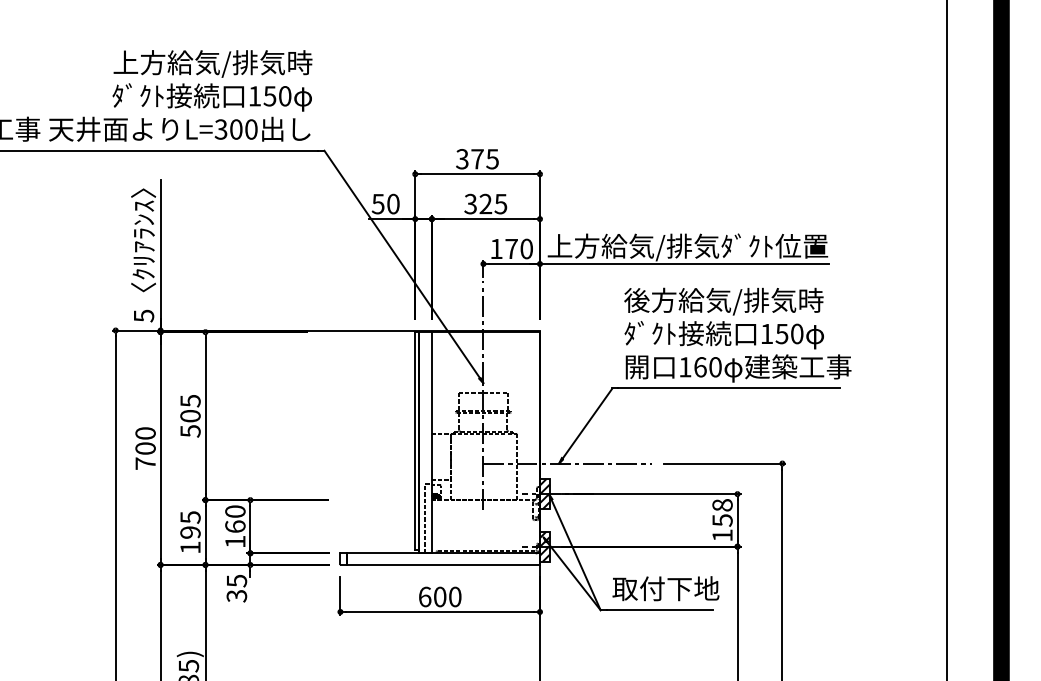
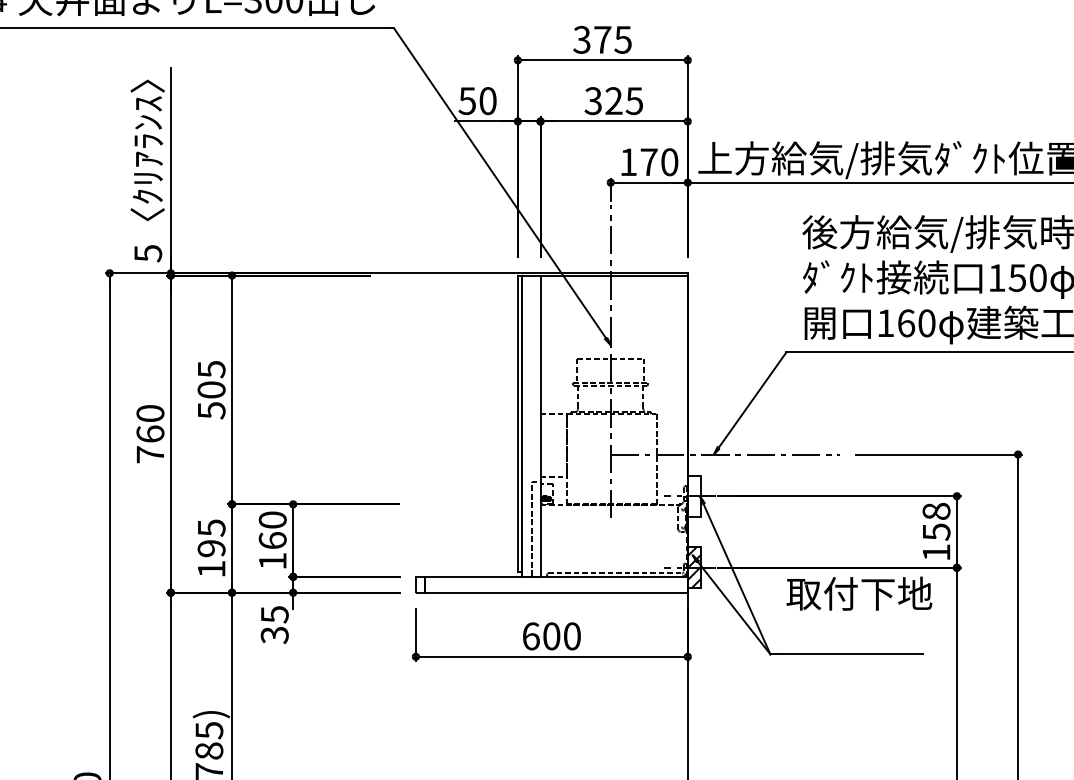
text: (145, 448) -> (150, 434), 700 -> 760
hatch: (544, 494) -> (693, 496), removed
text: (665, 588) -> (858, 593), moved

